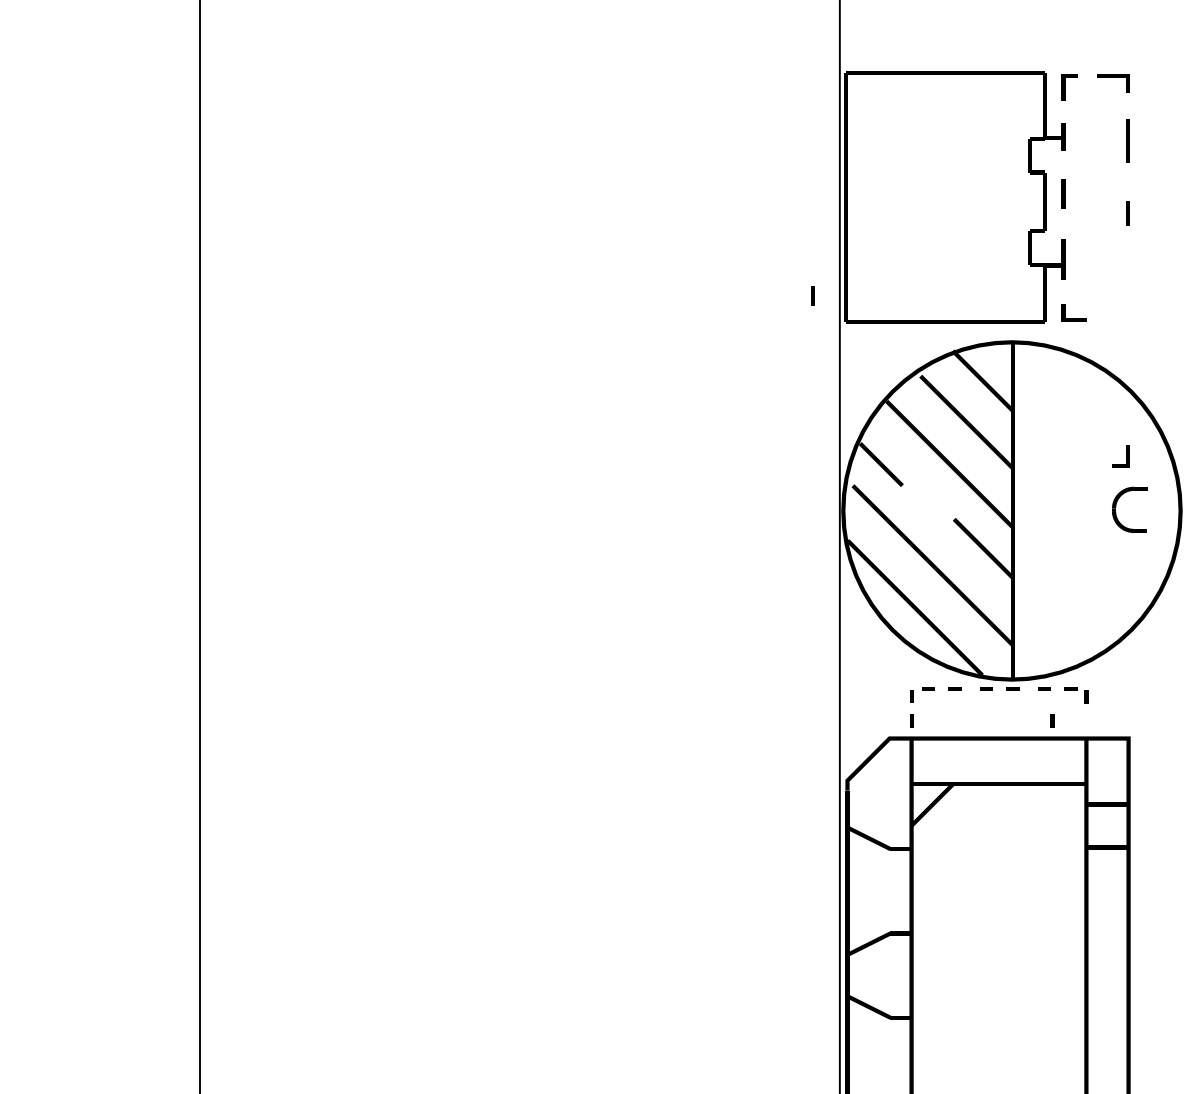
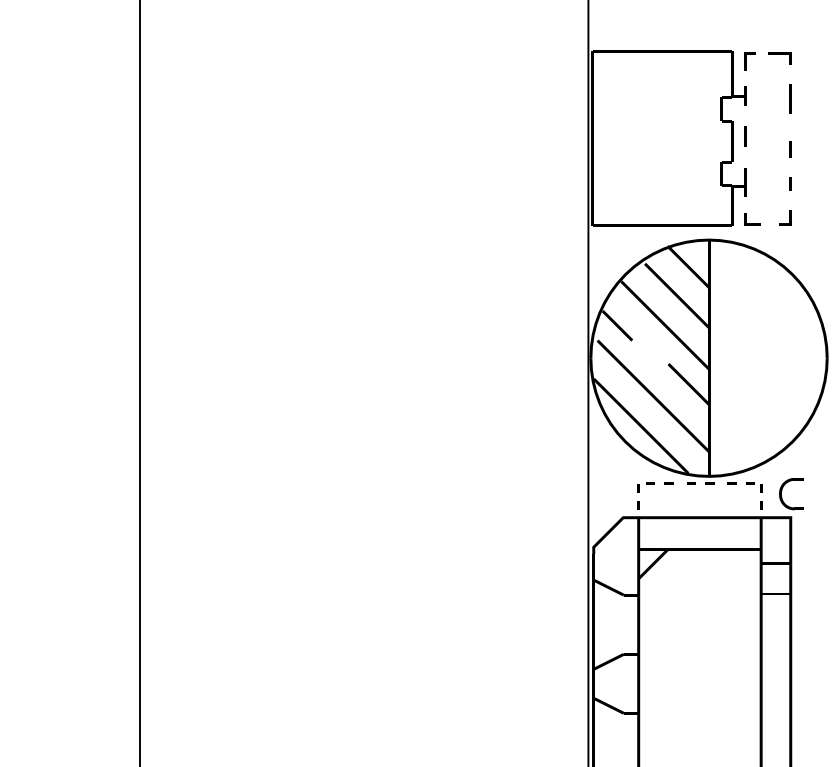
line: (812, 295) -> (789, 183), moved
line: (1126, 456) -> (789, 217), moved
curve: (1116, 507) -> (782, 492), moved
line: (1052, 720) -> (761, 505), moved

